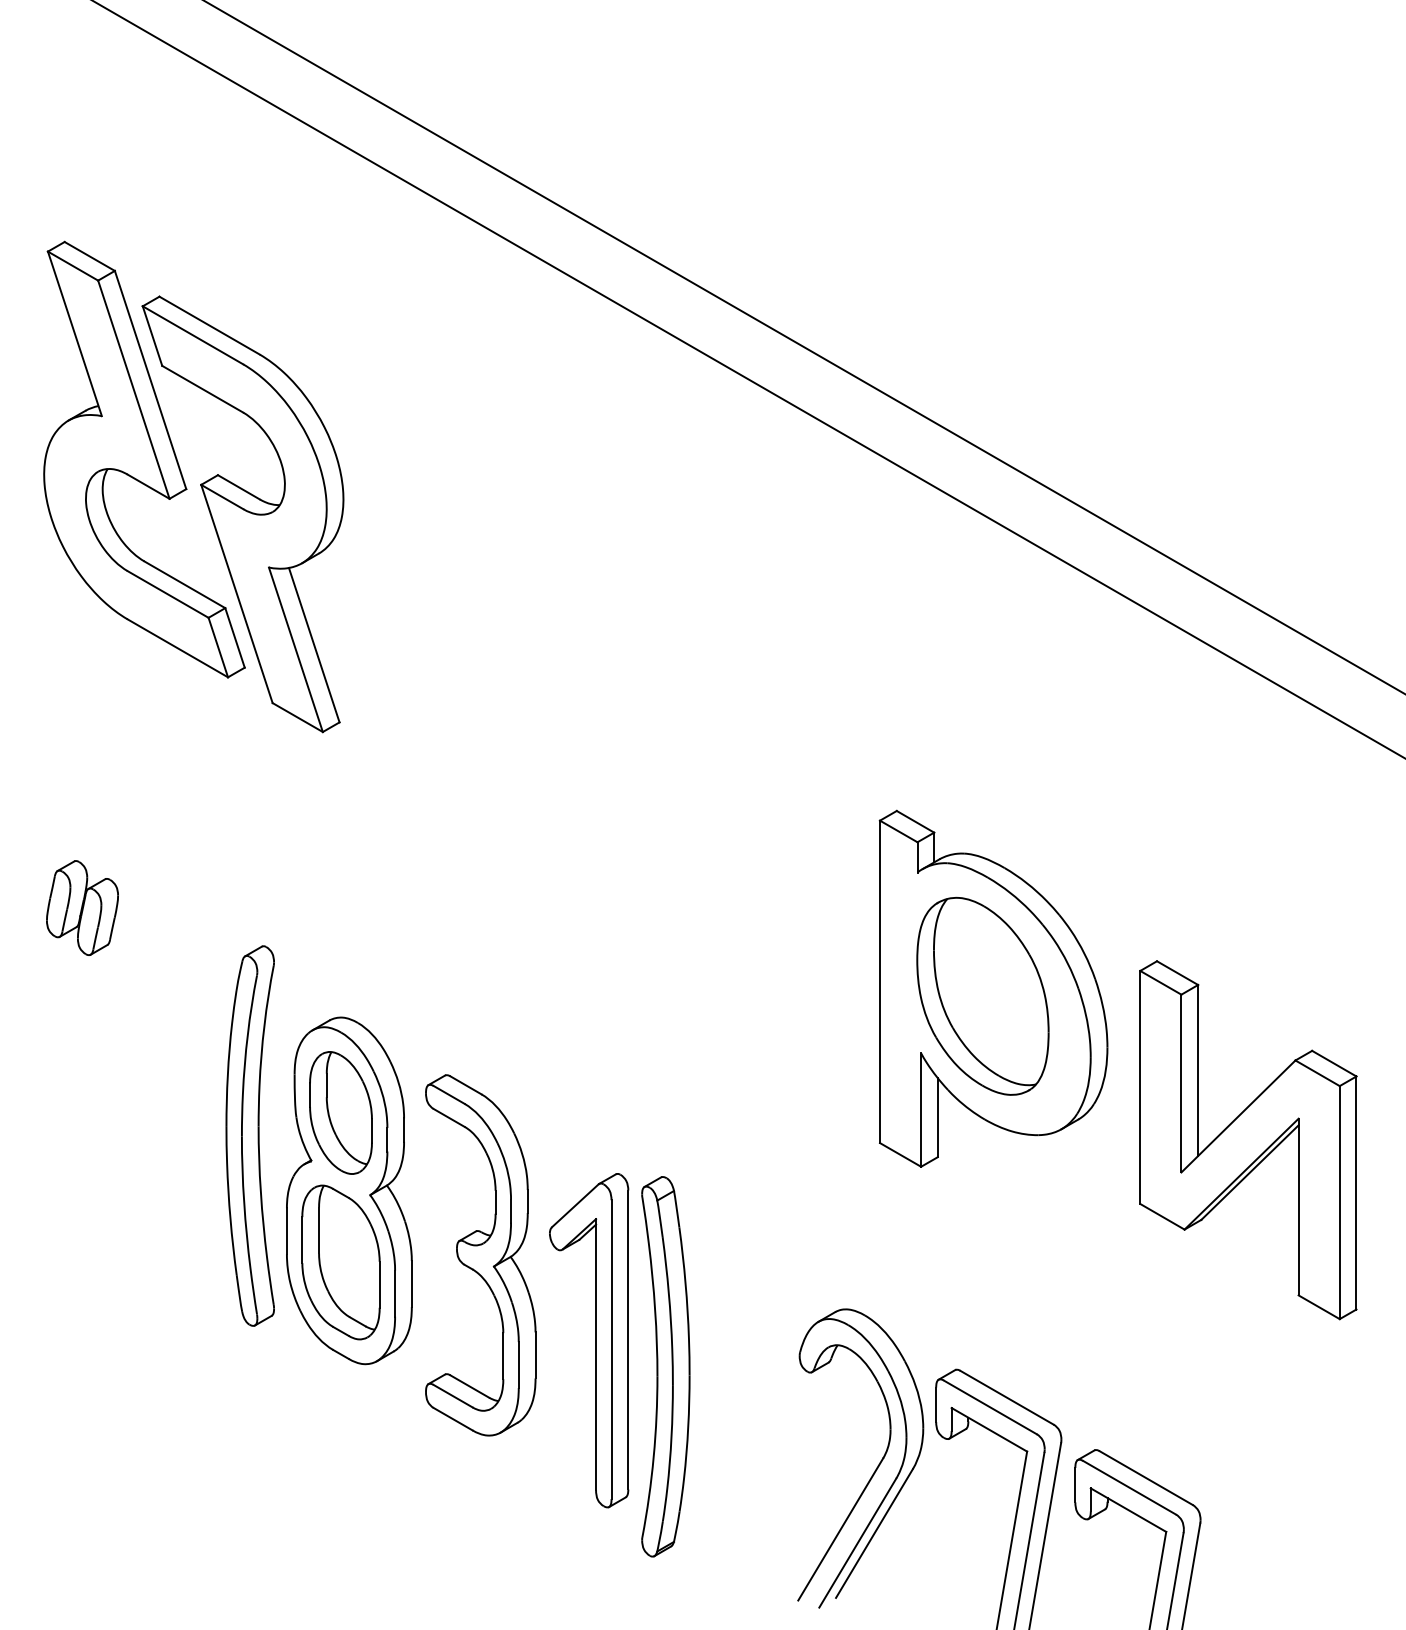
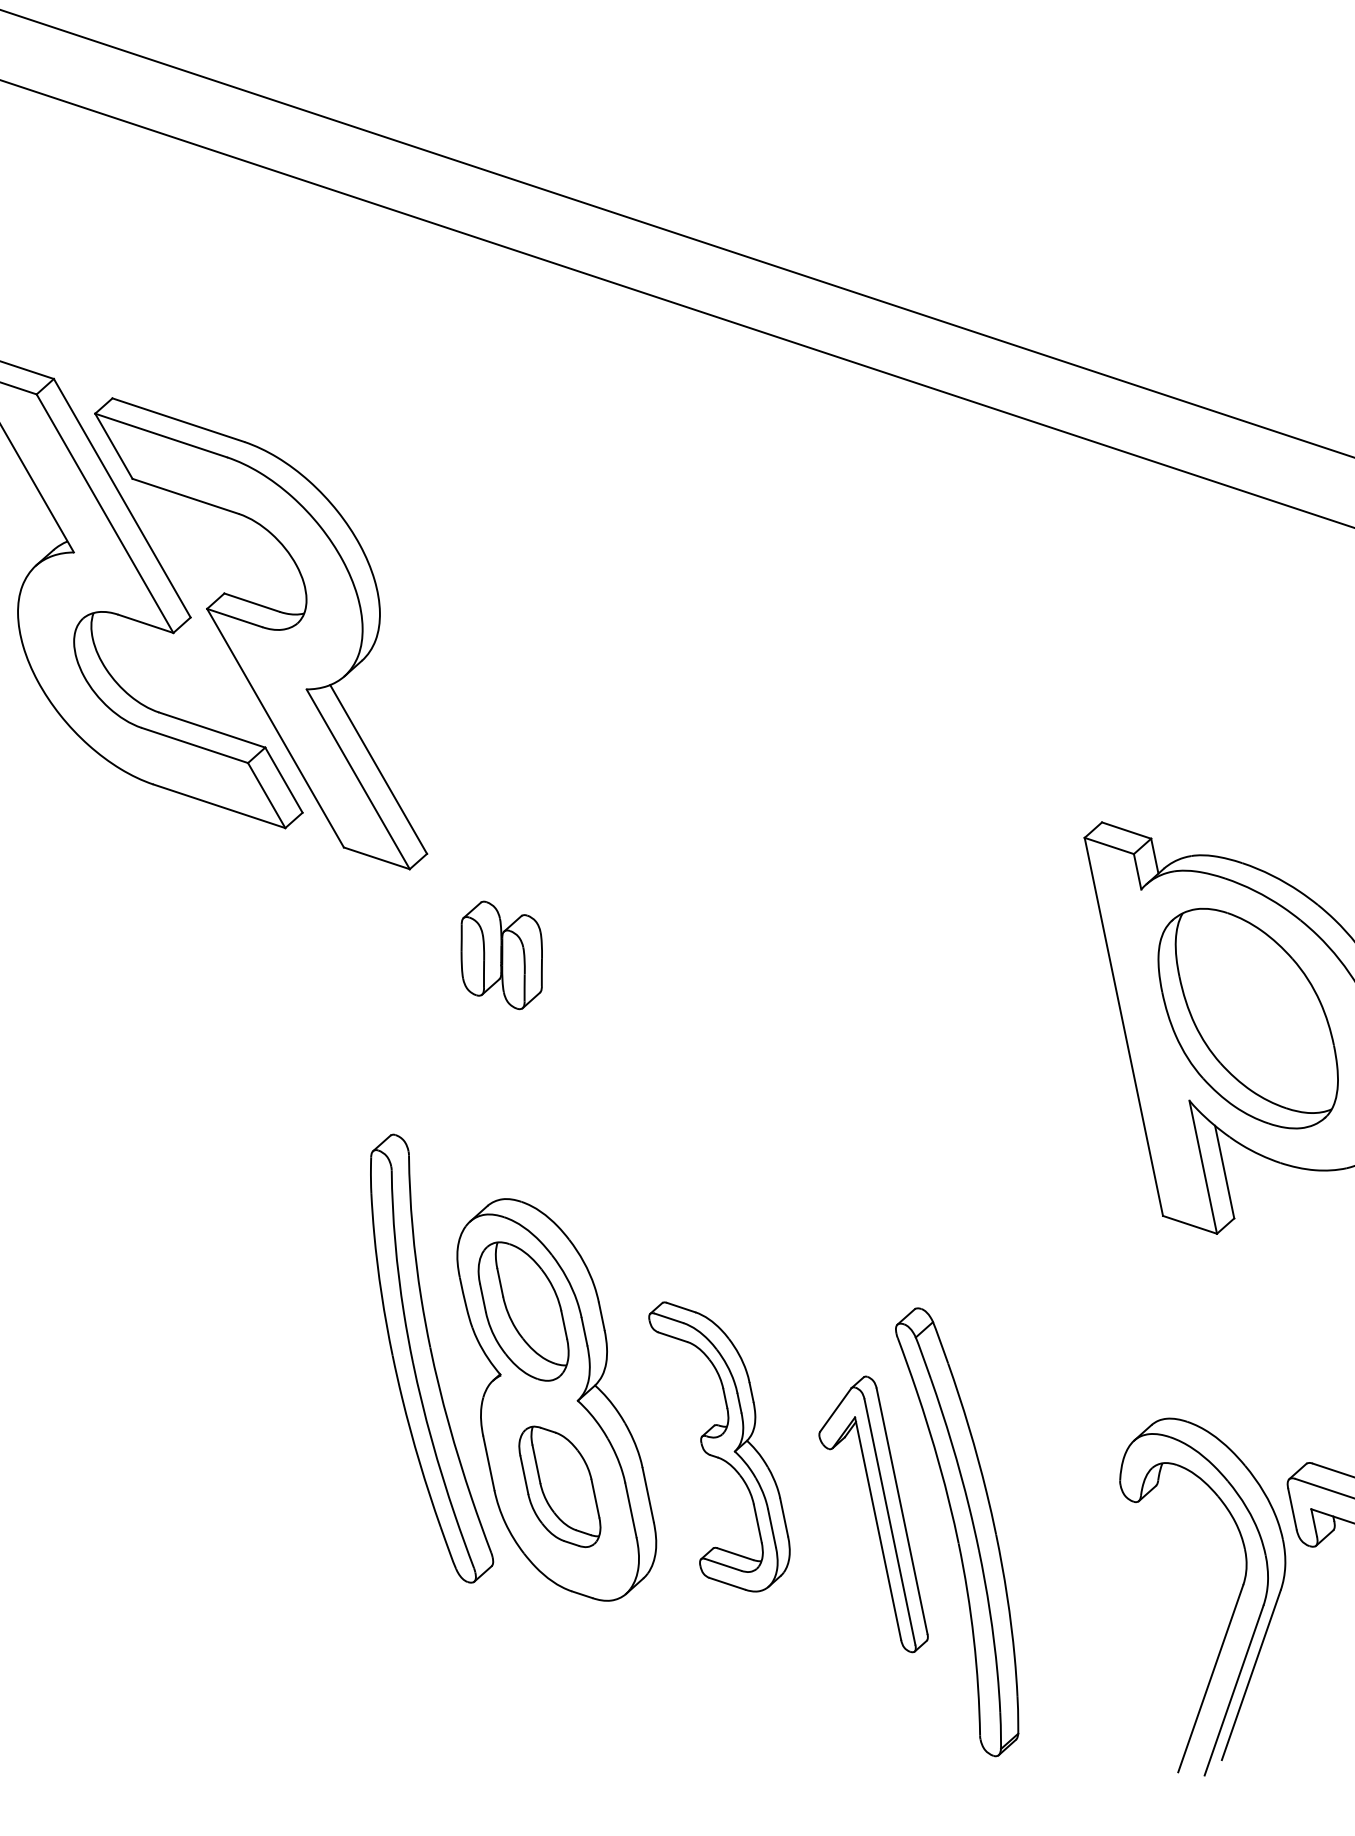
part: (82, 907) -> (501, 954), moved
part: (480, 1255) -> (721, 1444), size x0.7
part: (340, 1262) -> (559, 1487), size x0.7
part: (589, 1340) -> (870, 1518), size x0.7

